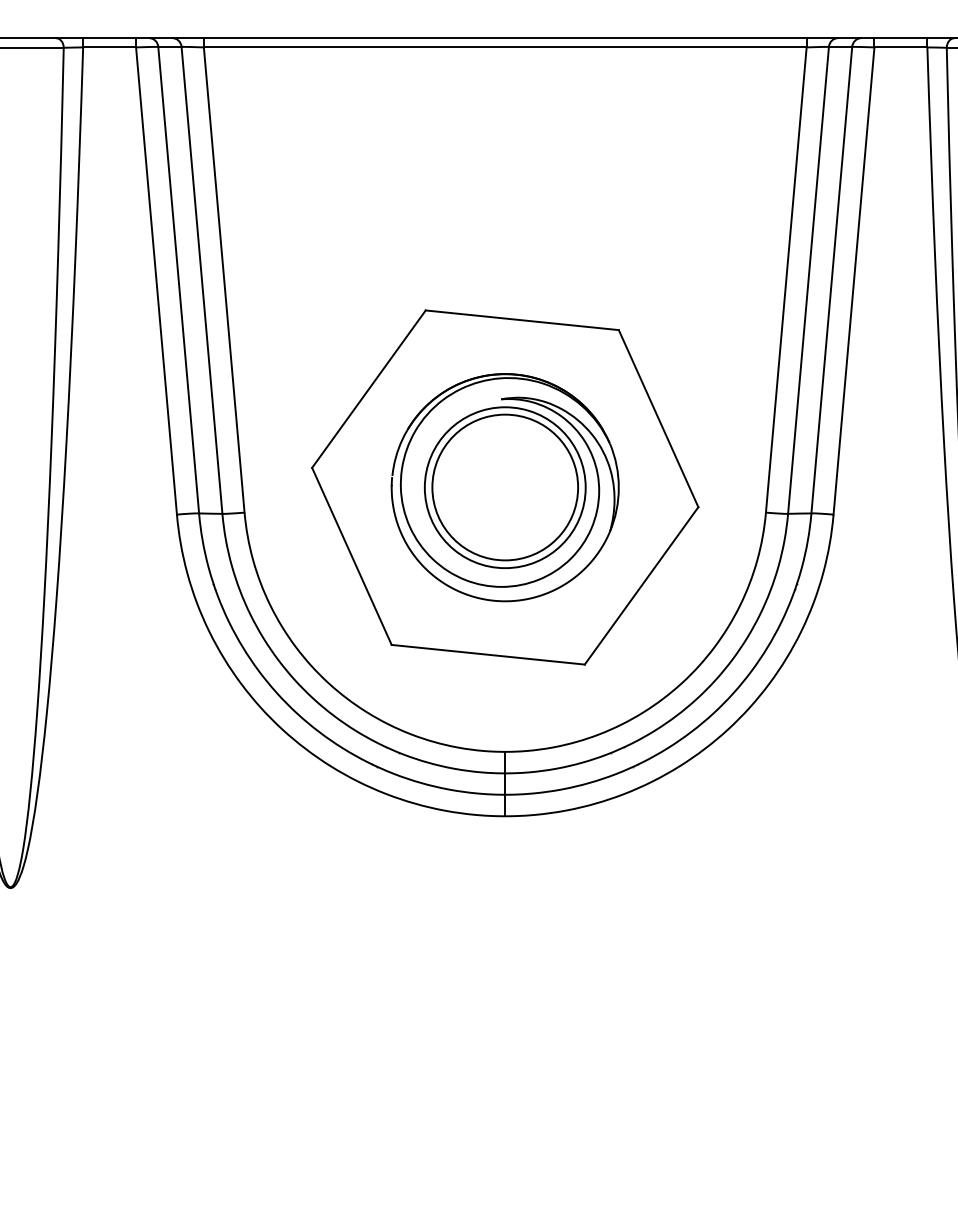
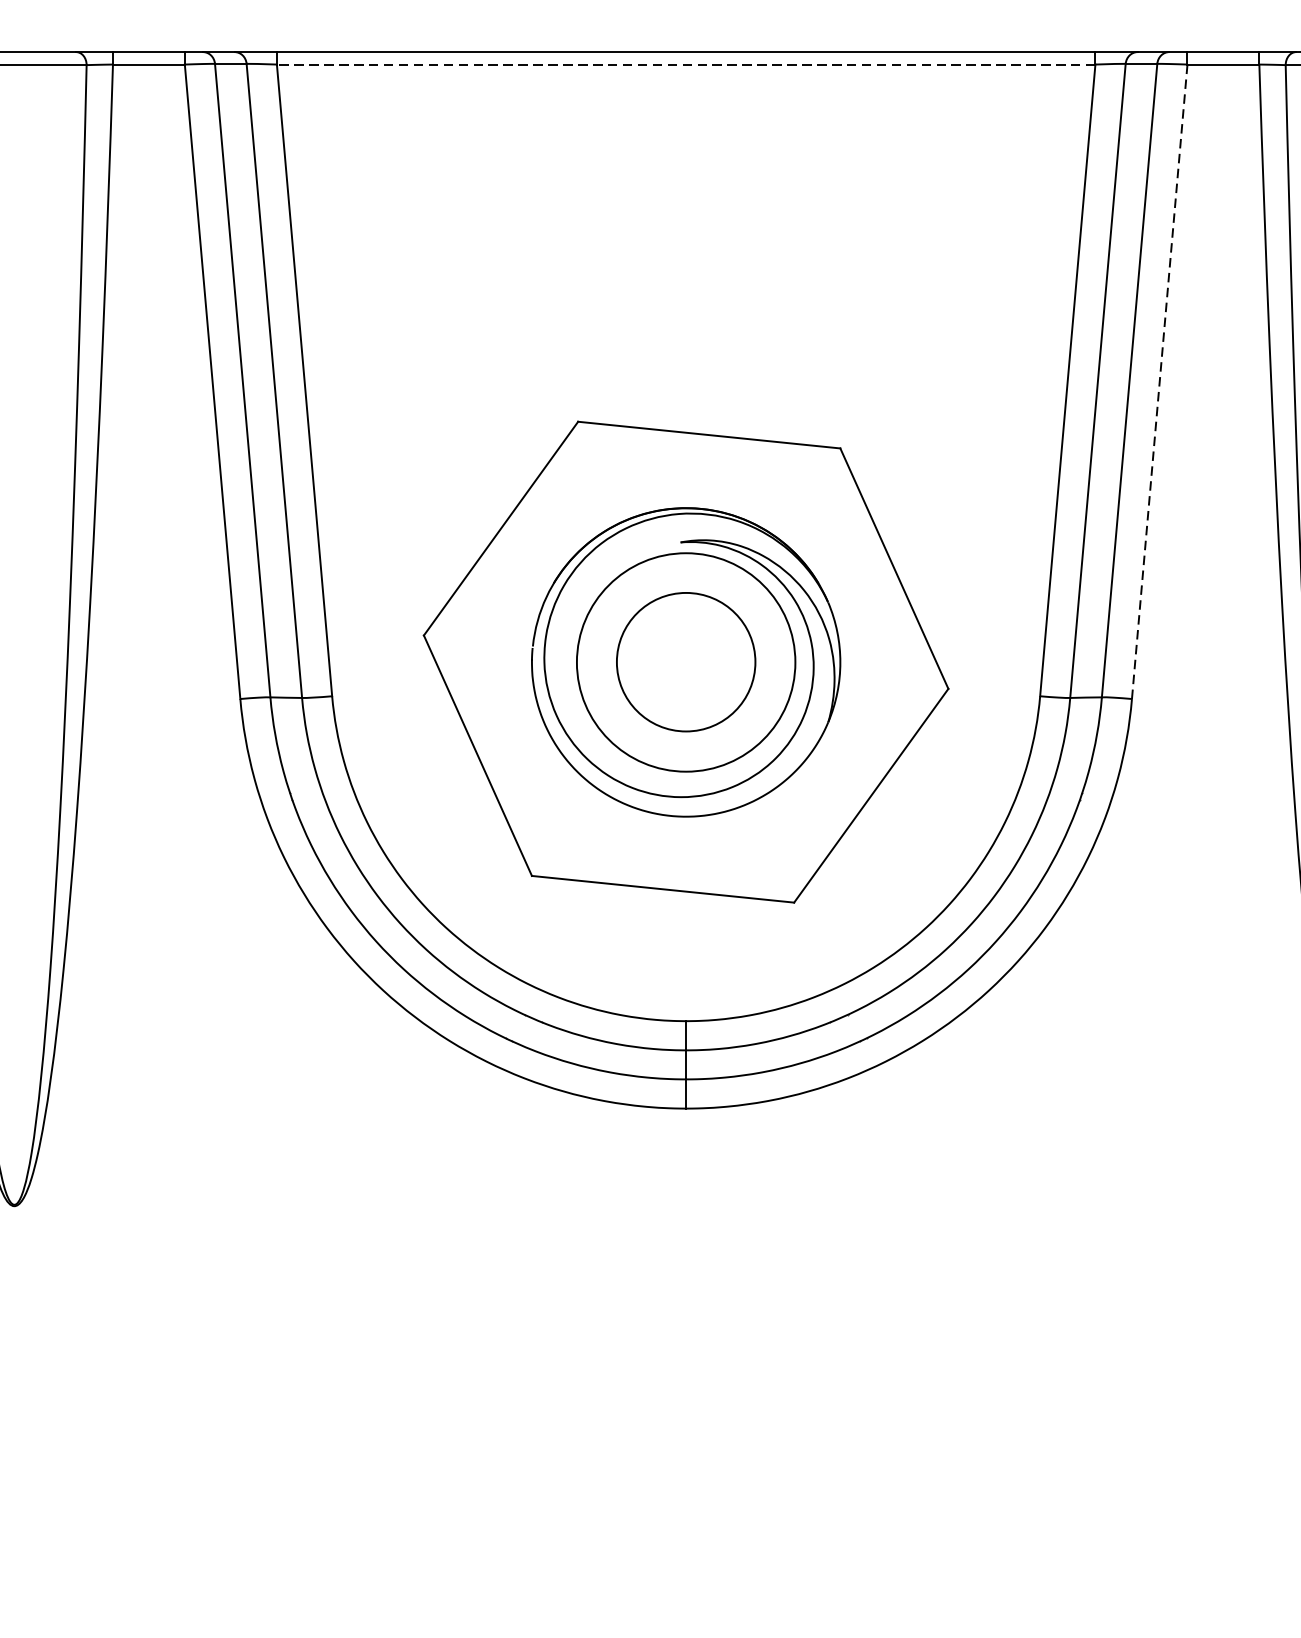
line: (504, 47) -> (685, 64), solid -> dashed
line: (854, 281) -> (1160, 382), solid -> dashed
circle: (505, 487) -> (686, 662), size x0.7

